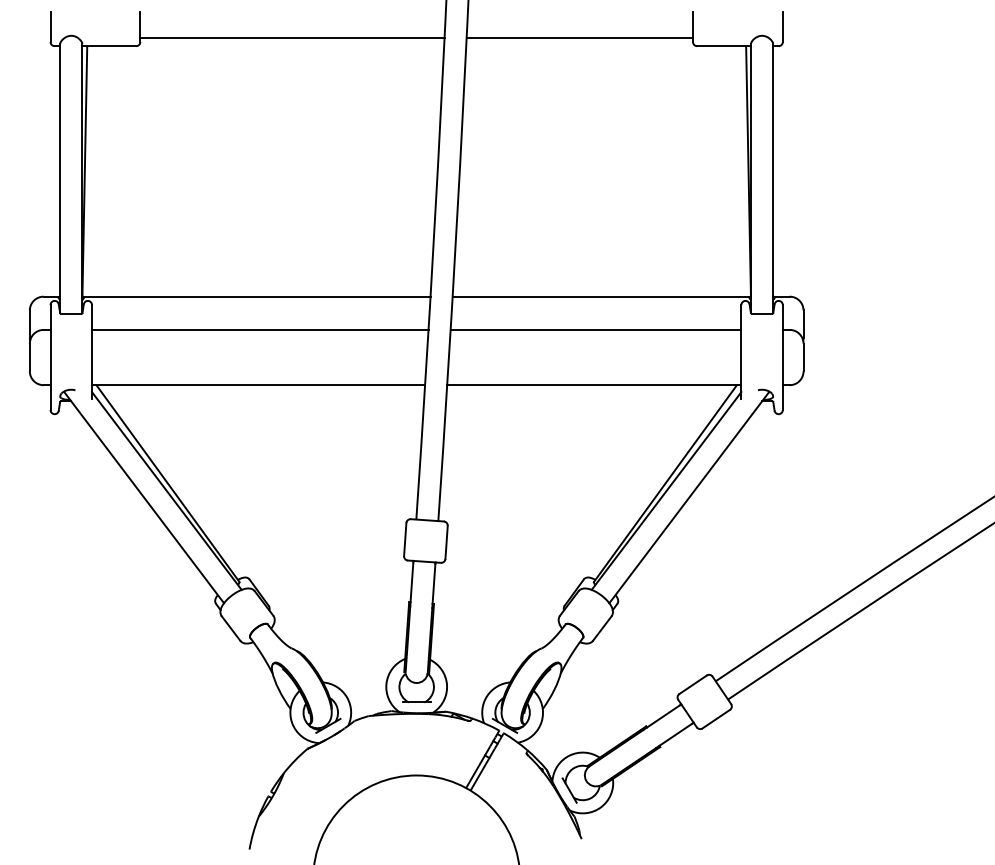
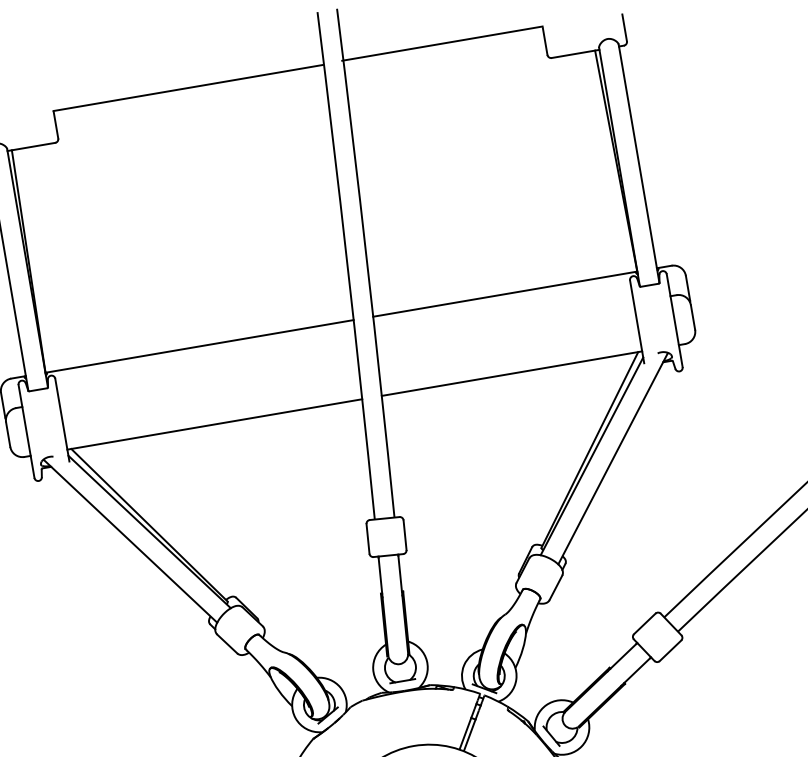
line: (292, 37) -> (188, 87), moved
line: (579, 37) -> (442, 43), moved
line: (260, 329) -> (208, 374), removed
line: (595, 329) -> (504, 324), removed

